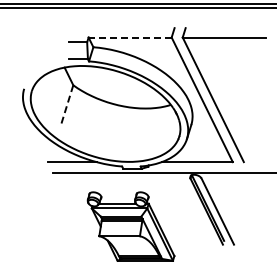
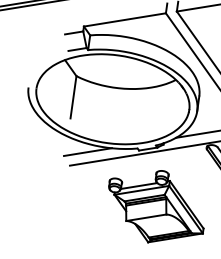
line: (130, 37) -> (125, 19), dashed -> solid
line: (66, 106) -> (73, 98), dashed -> solid

